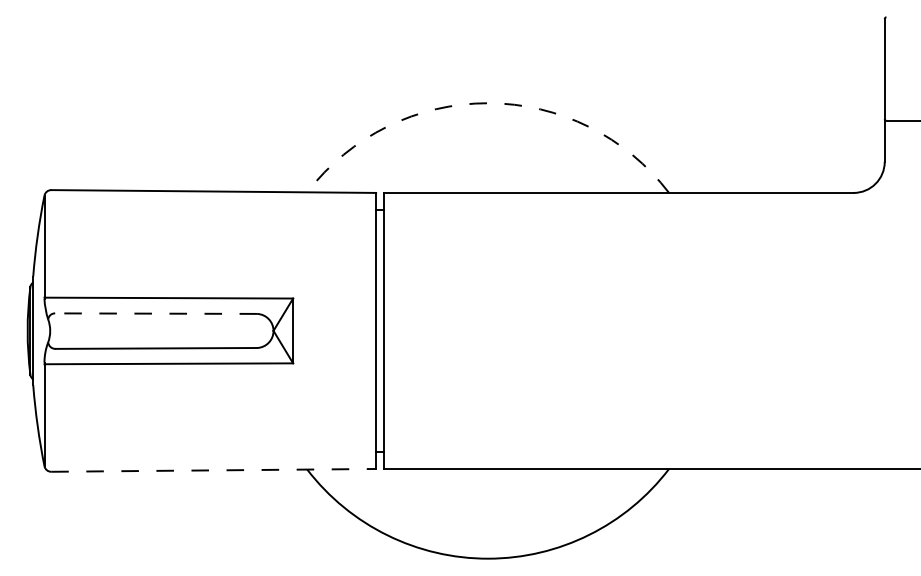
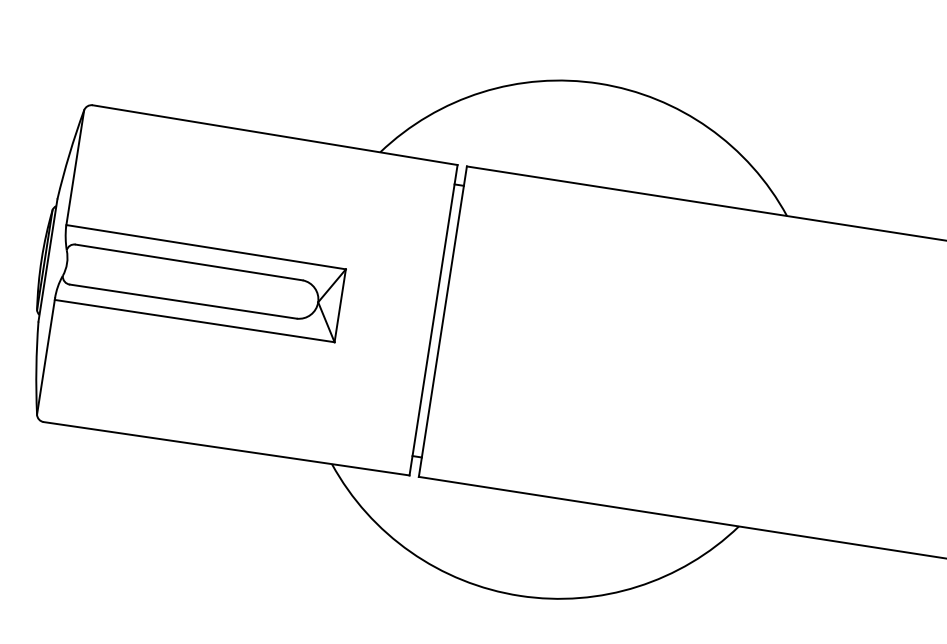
arc: (488, 103) -> (599, 83), dashed -> solid
line: (156, 313) -> (189, 262), dashed -> solid
line: (214, 470) -> (227, 449), dashed -> solid

